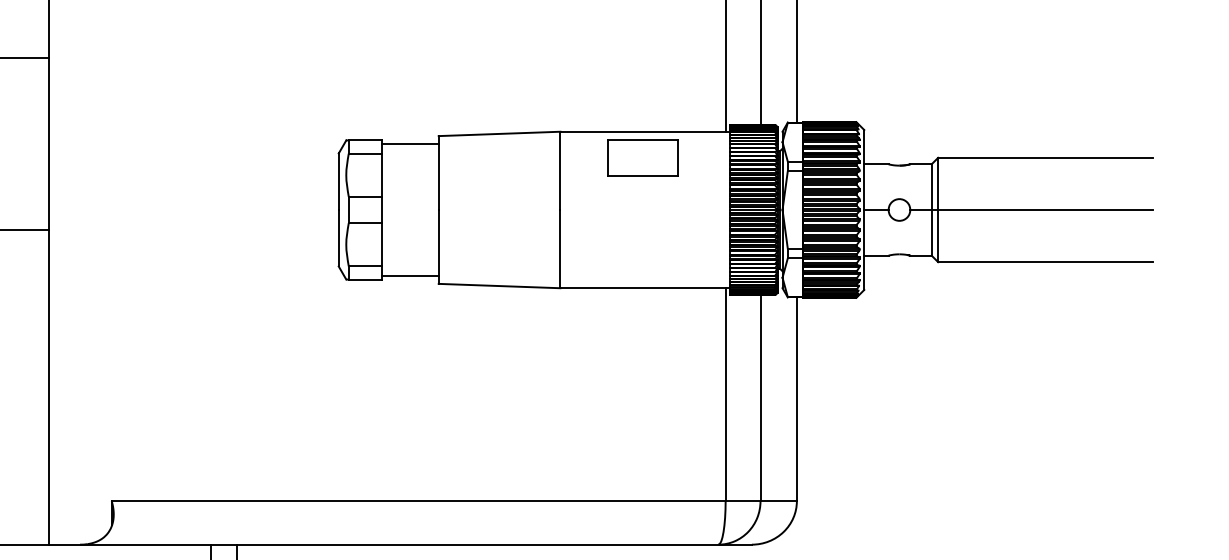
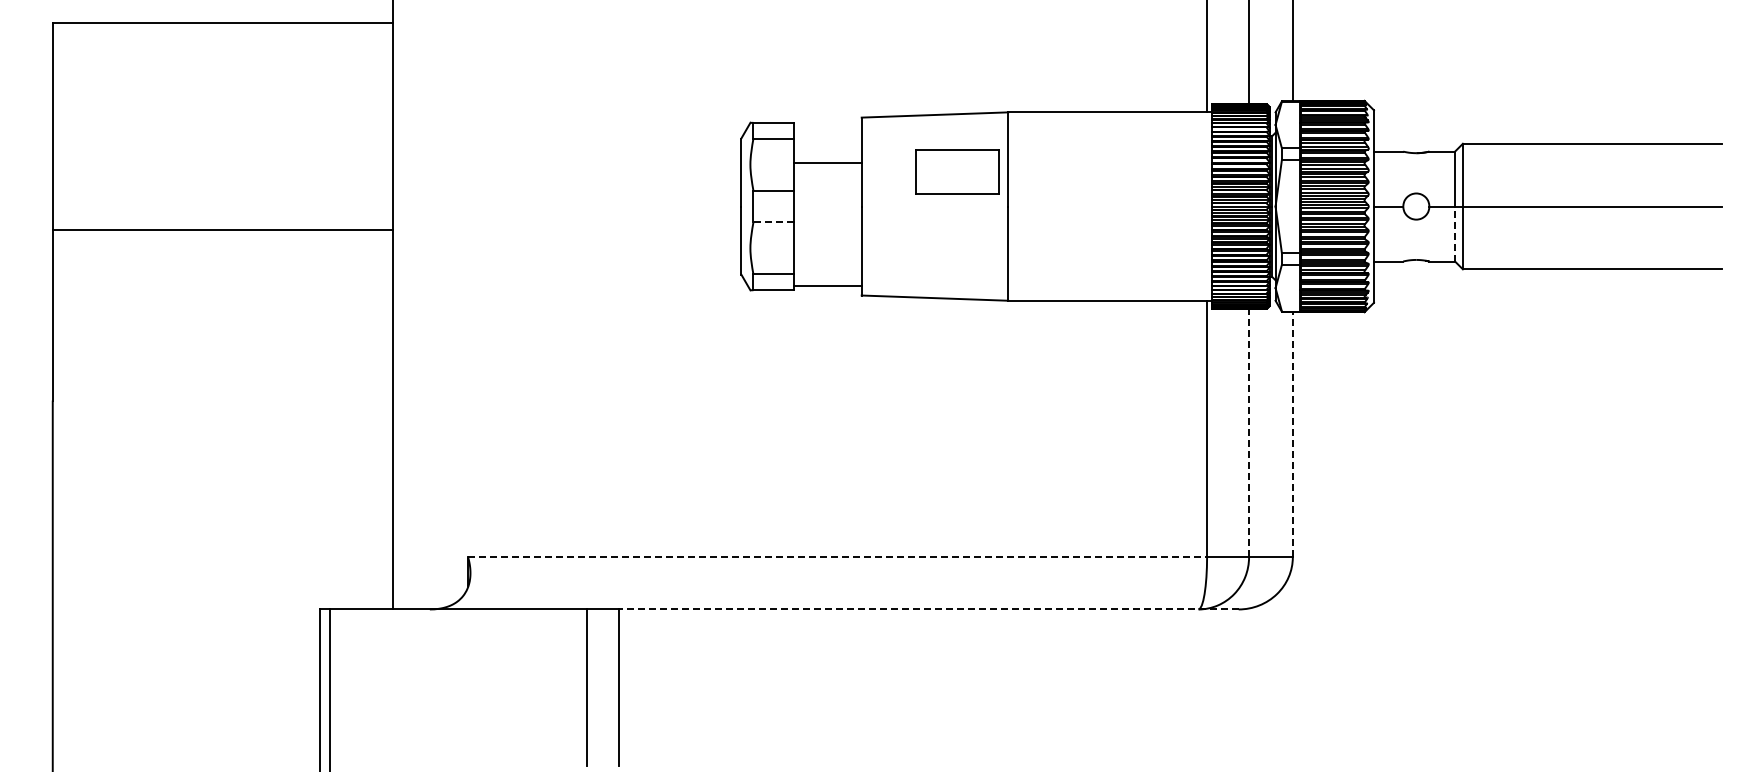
line: (410, 144) -> (827, 163), moved
part: (642, 157) -> (957, 171), moved
line: (365, 223) -> (773, 222), solid -> dashed
line: (932, 232) -> (1455, 233), solid -> dashed
line: (760, 397) -> (1249, 432), solid -> dashed
line: (796, 399) -> (1292, 434), solid -> dashed
line: (418, 501) -> (837, 557), solid -> dashed
line: (494, 544) -> (928, 609), solid -> dashed

